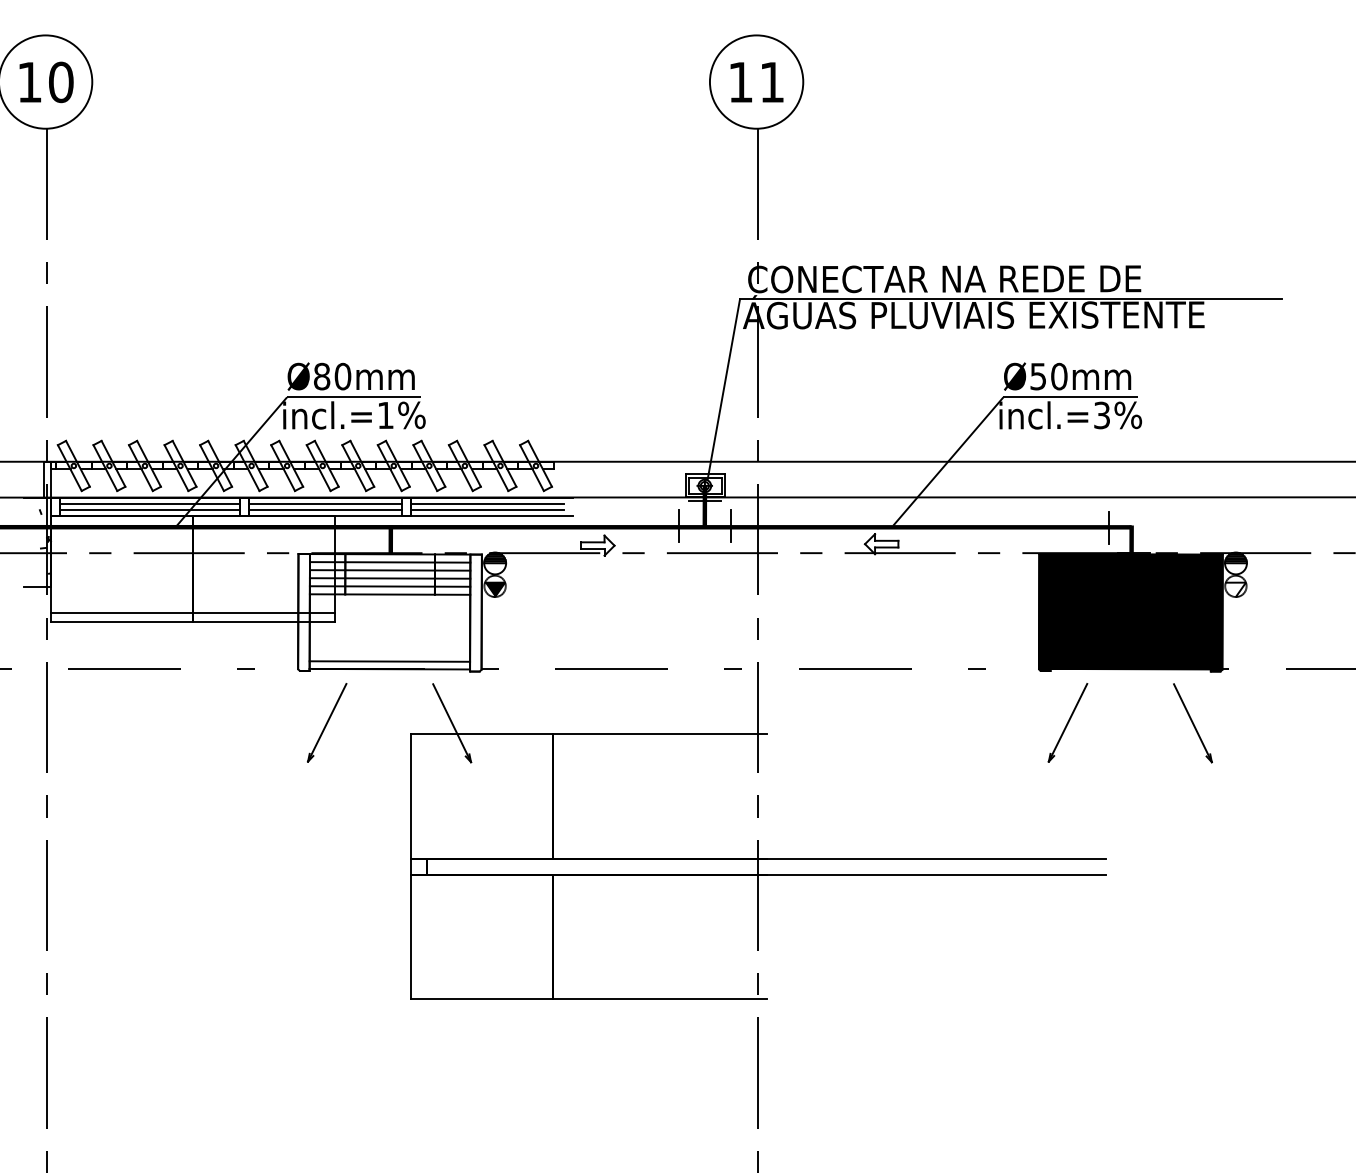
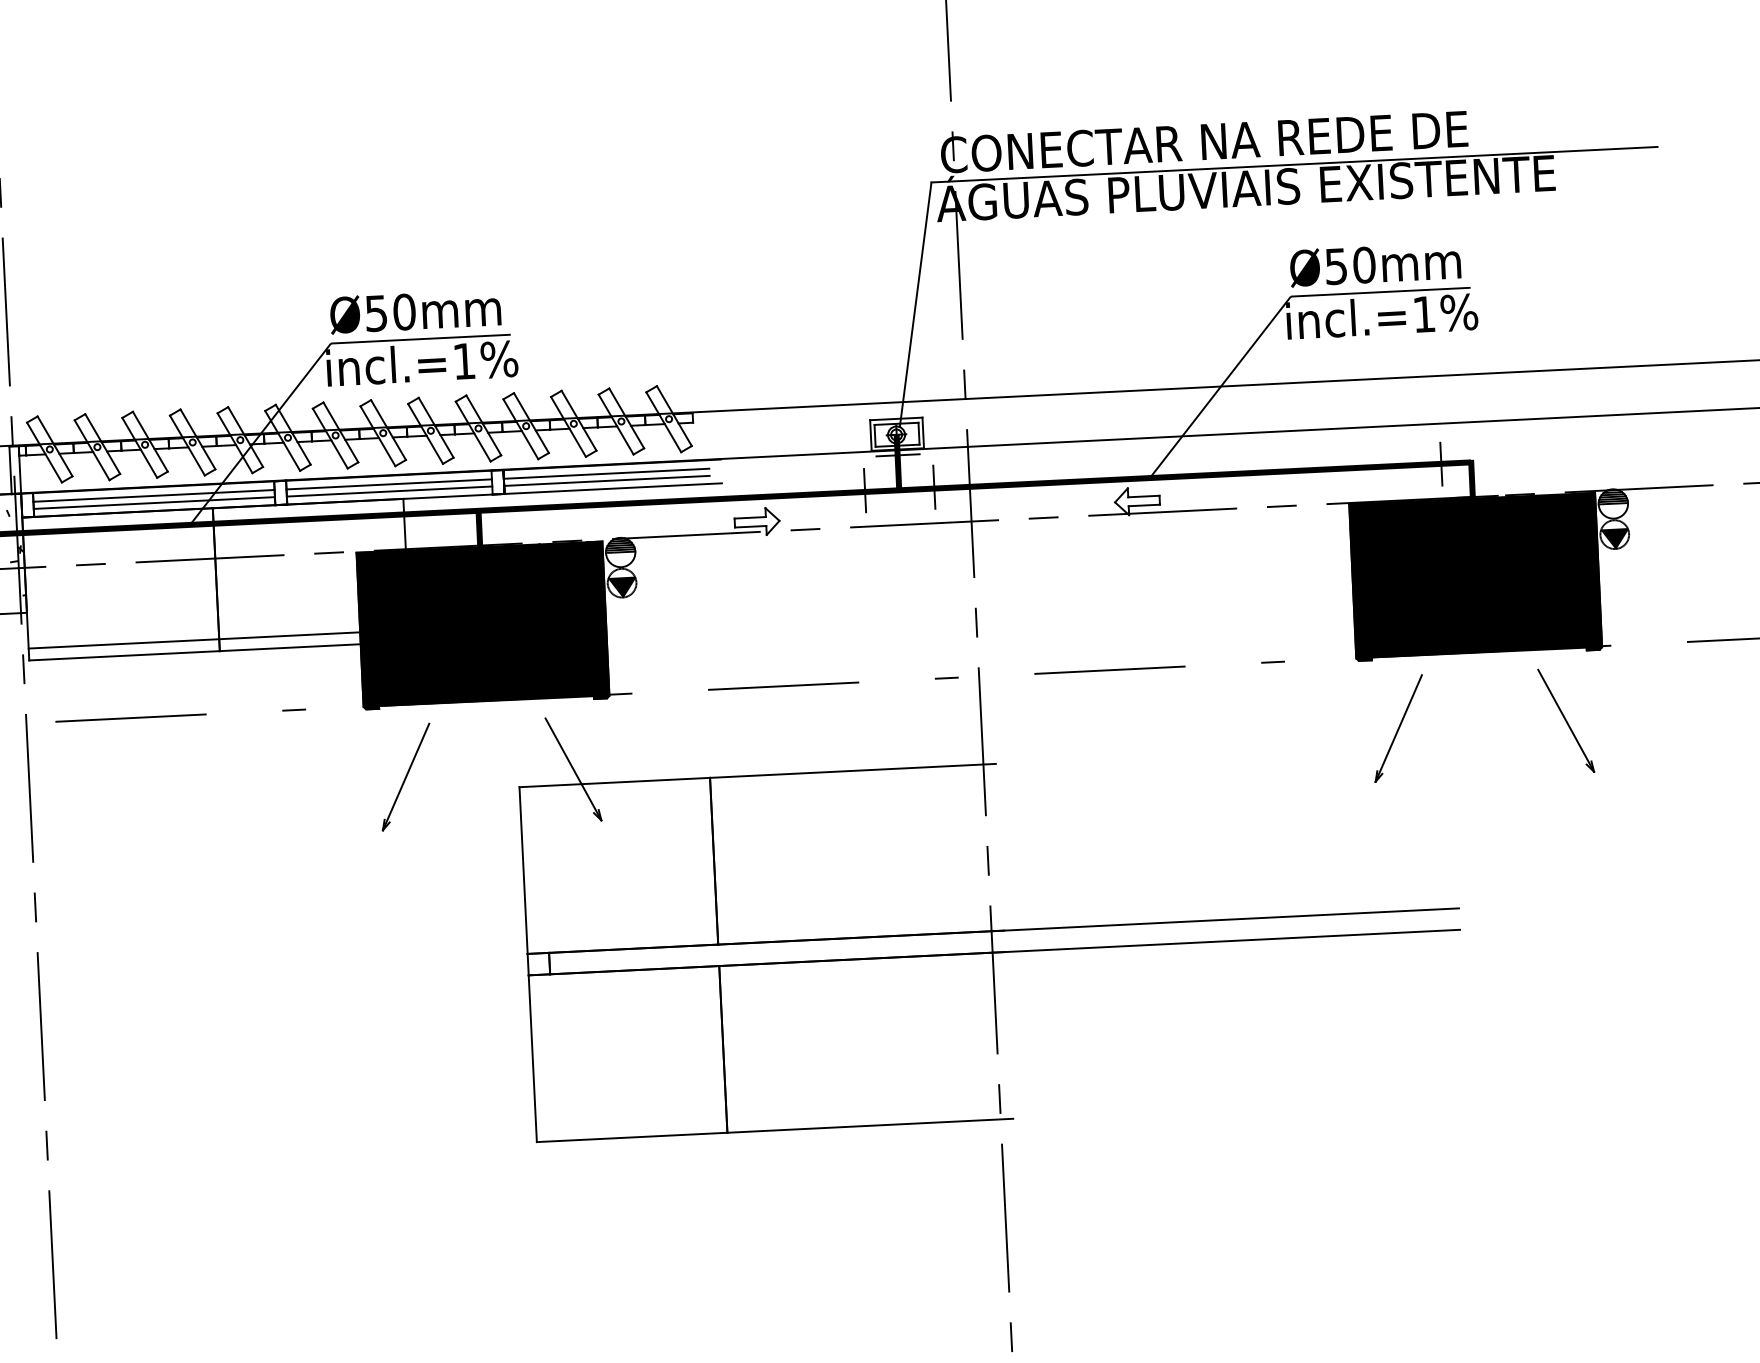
text: (322, 376) -> (377, 313), Ø80mm -> Ø50mm
text: (1101, 415) -> (1423, 314), incl.=3%%% -> incl.=1%%%
fill: (1235, 589) -> (1614, 538), added
fill: (389, 612) -> (482, 625), added

